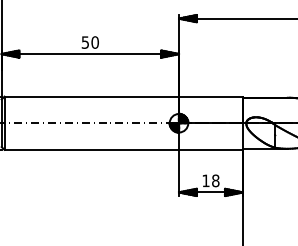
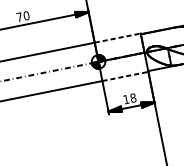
text: (84, 42) -> (18, 17), 50 -> 70
line: (210, 96) -> (117, 38), solid -> dashed
line: (210, 149) -> (125, 76), solid -> dashed

